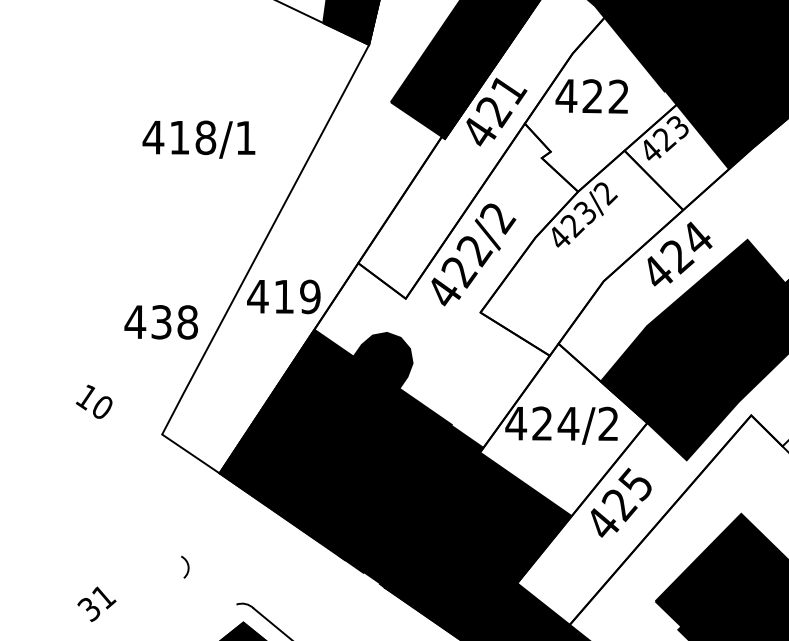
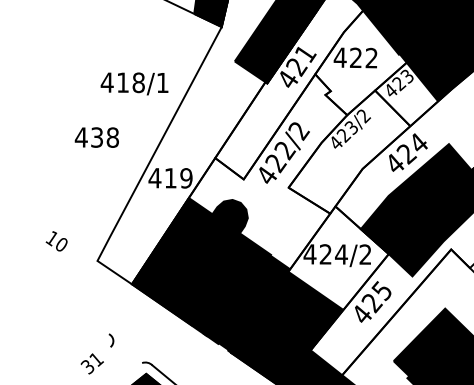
text: (198, 138) -> (134, 83), moved
text: (160, 322) -> (96, 137), moved
text: (95, 603) -> (91, 363), moved

